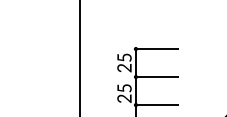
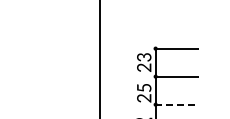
text: (124, 57) -> (144, 57), 25 -> 23
line: (157, 104) -> (177, 104), solid -> dashed

